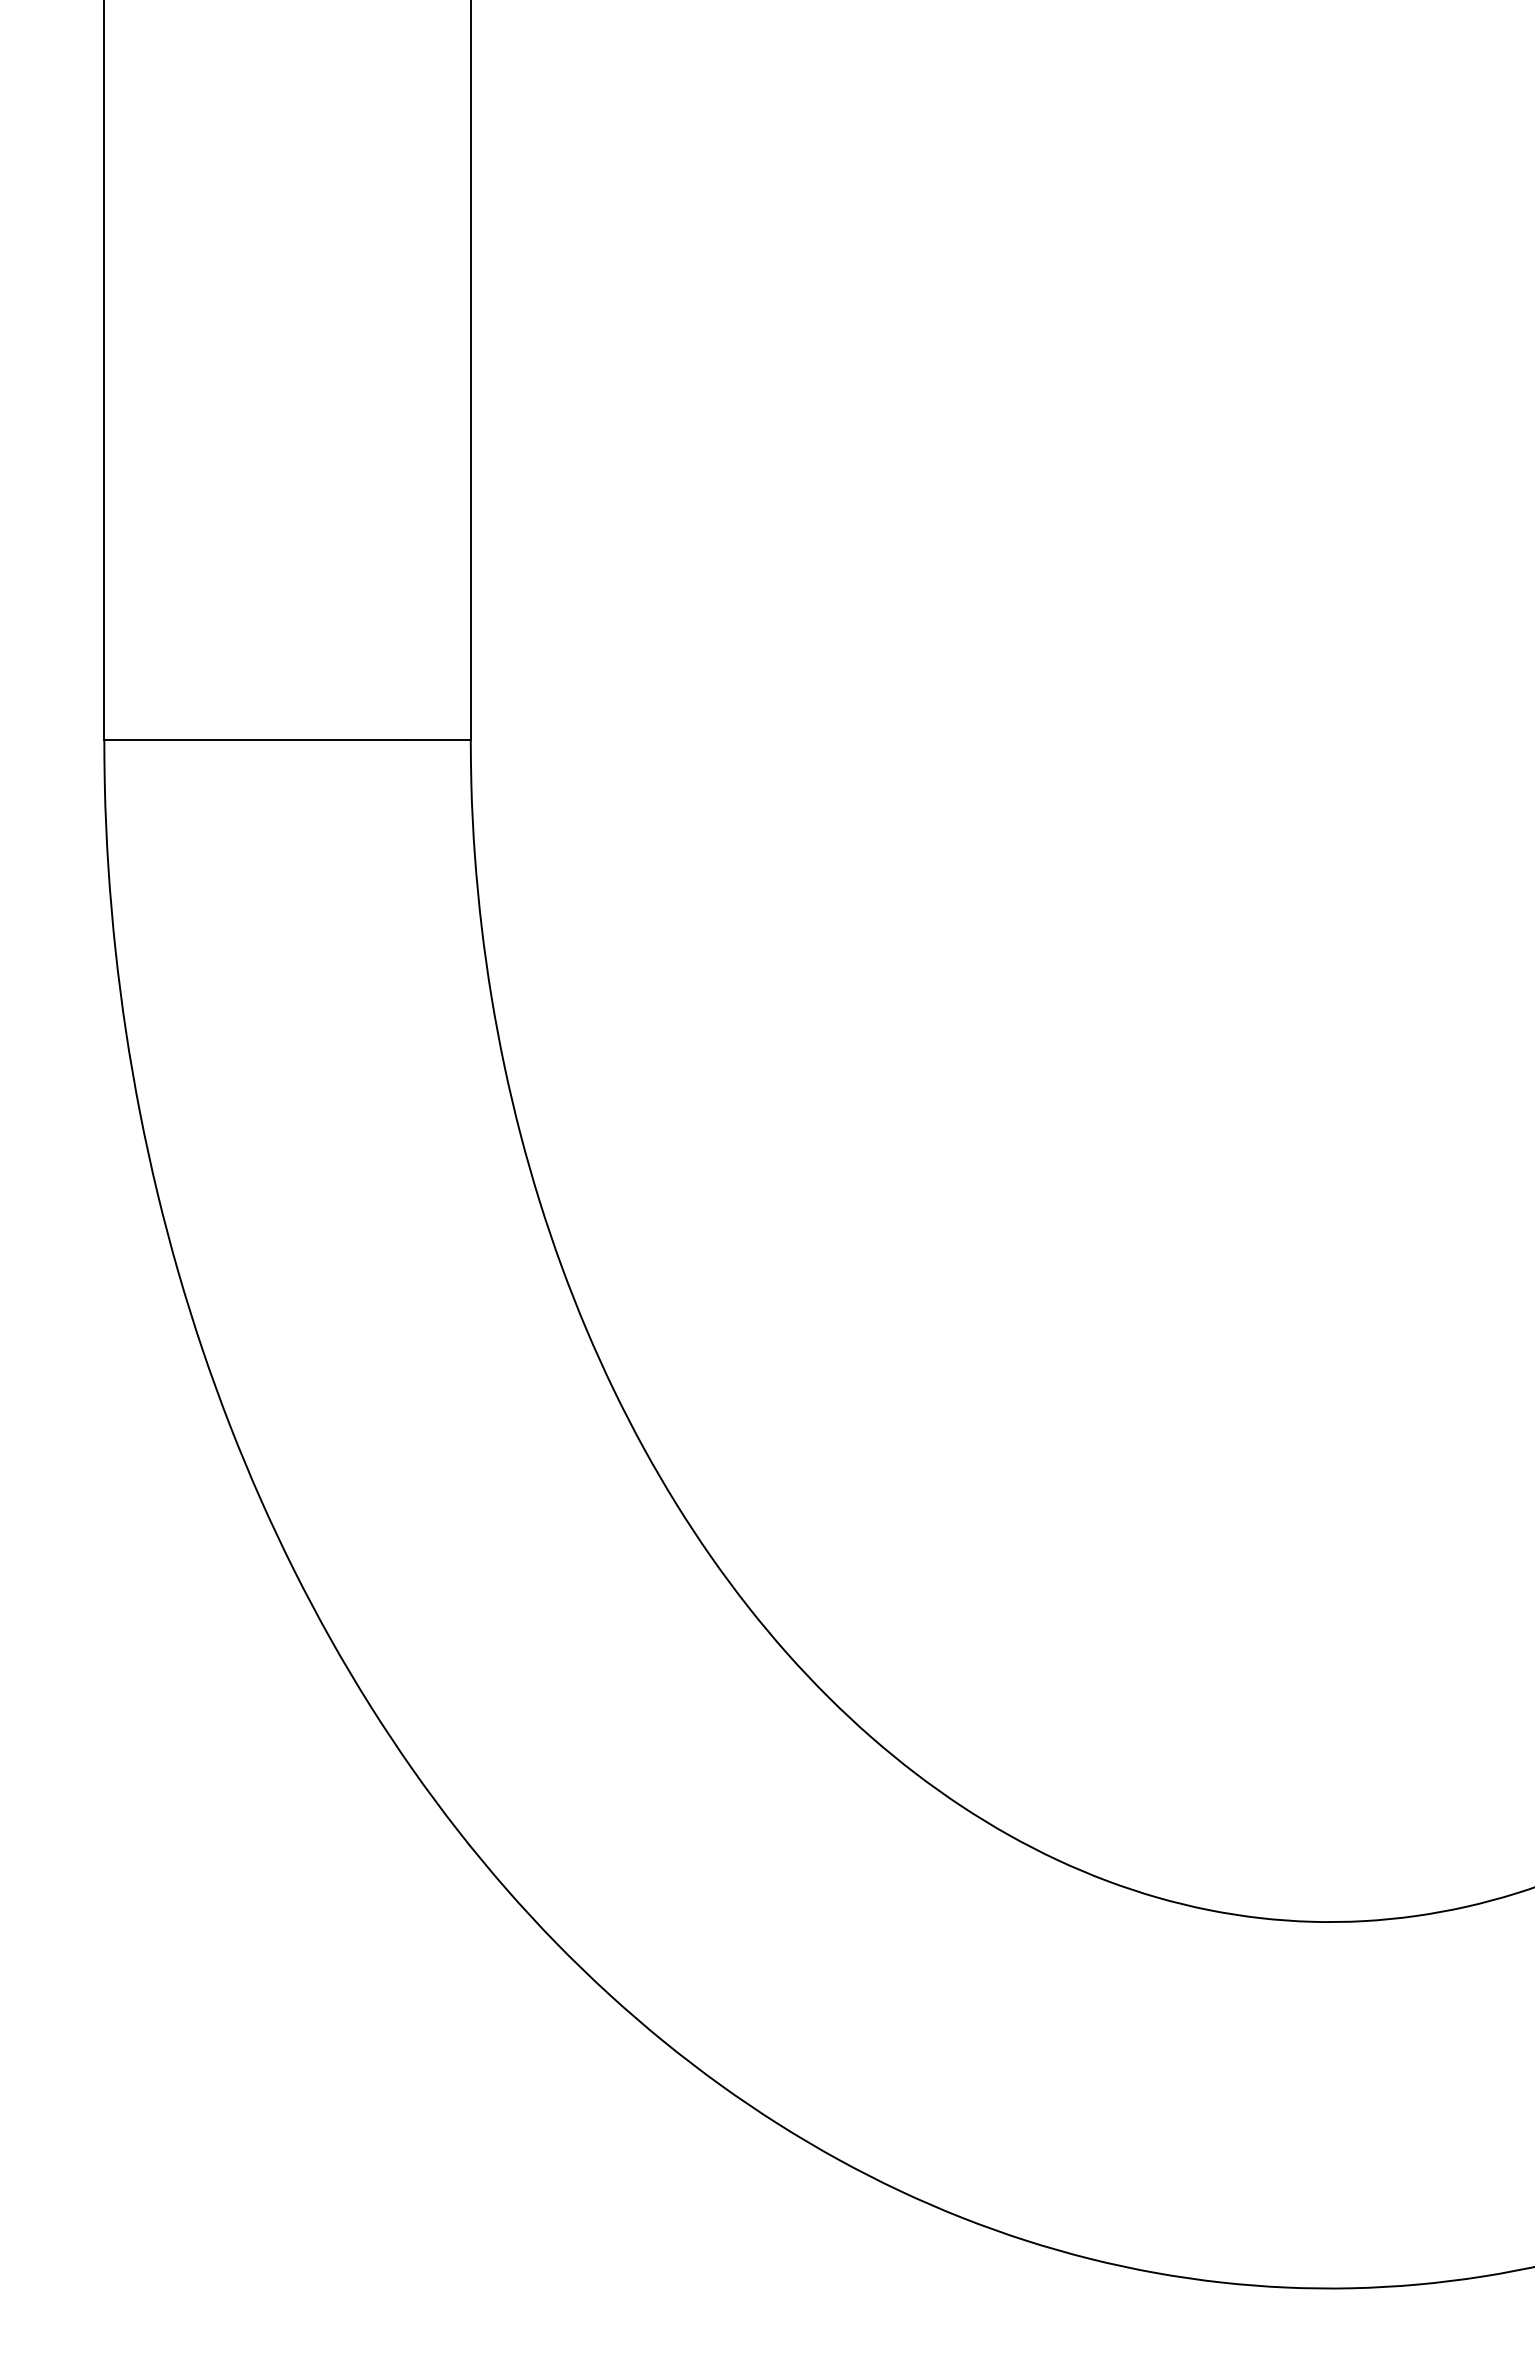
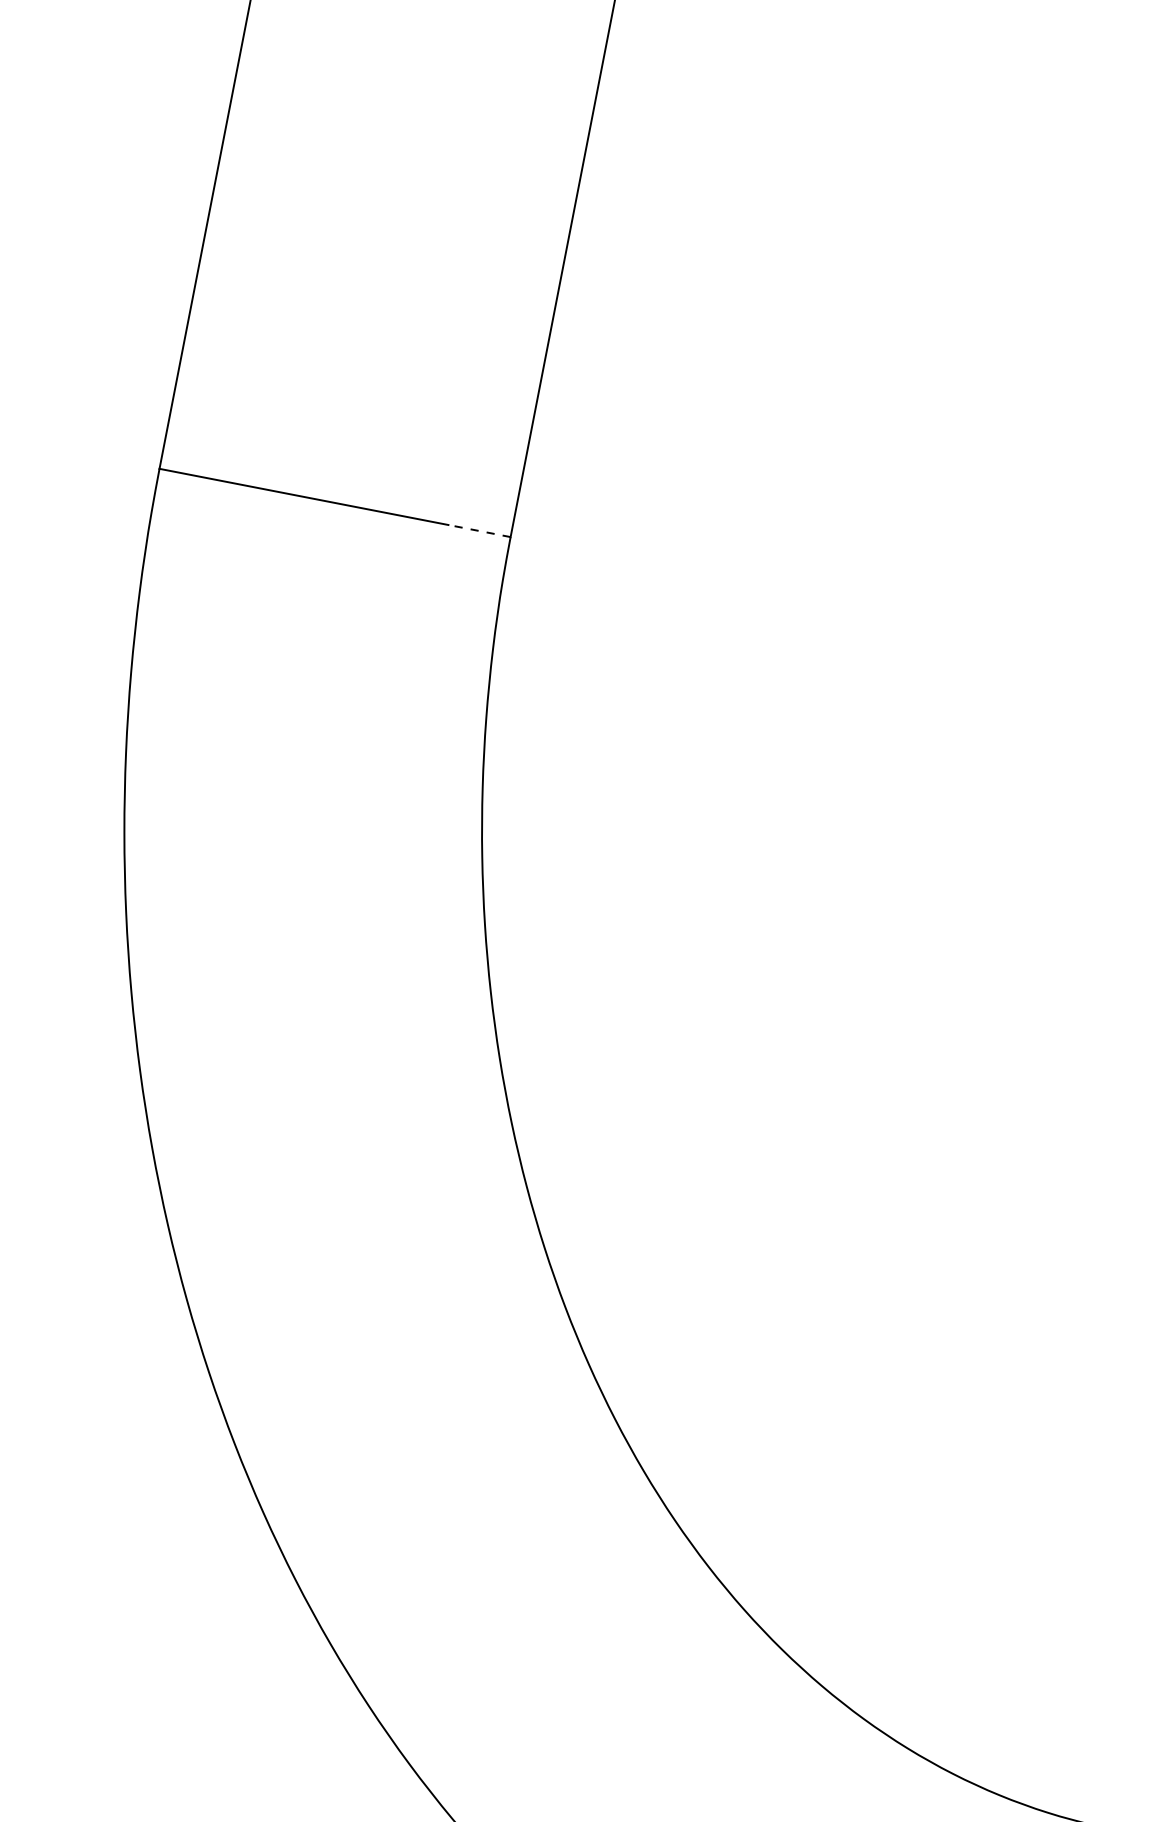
line: (437, 740) -> (478, 531), solid -> dashed

